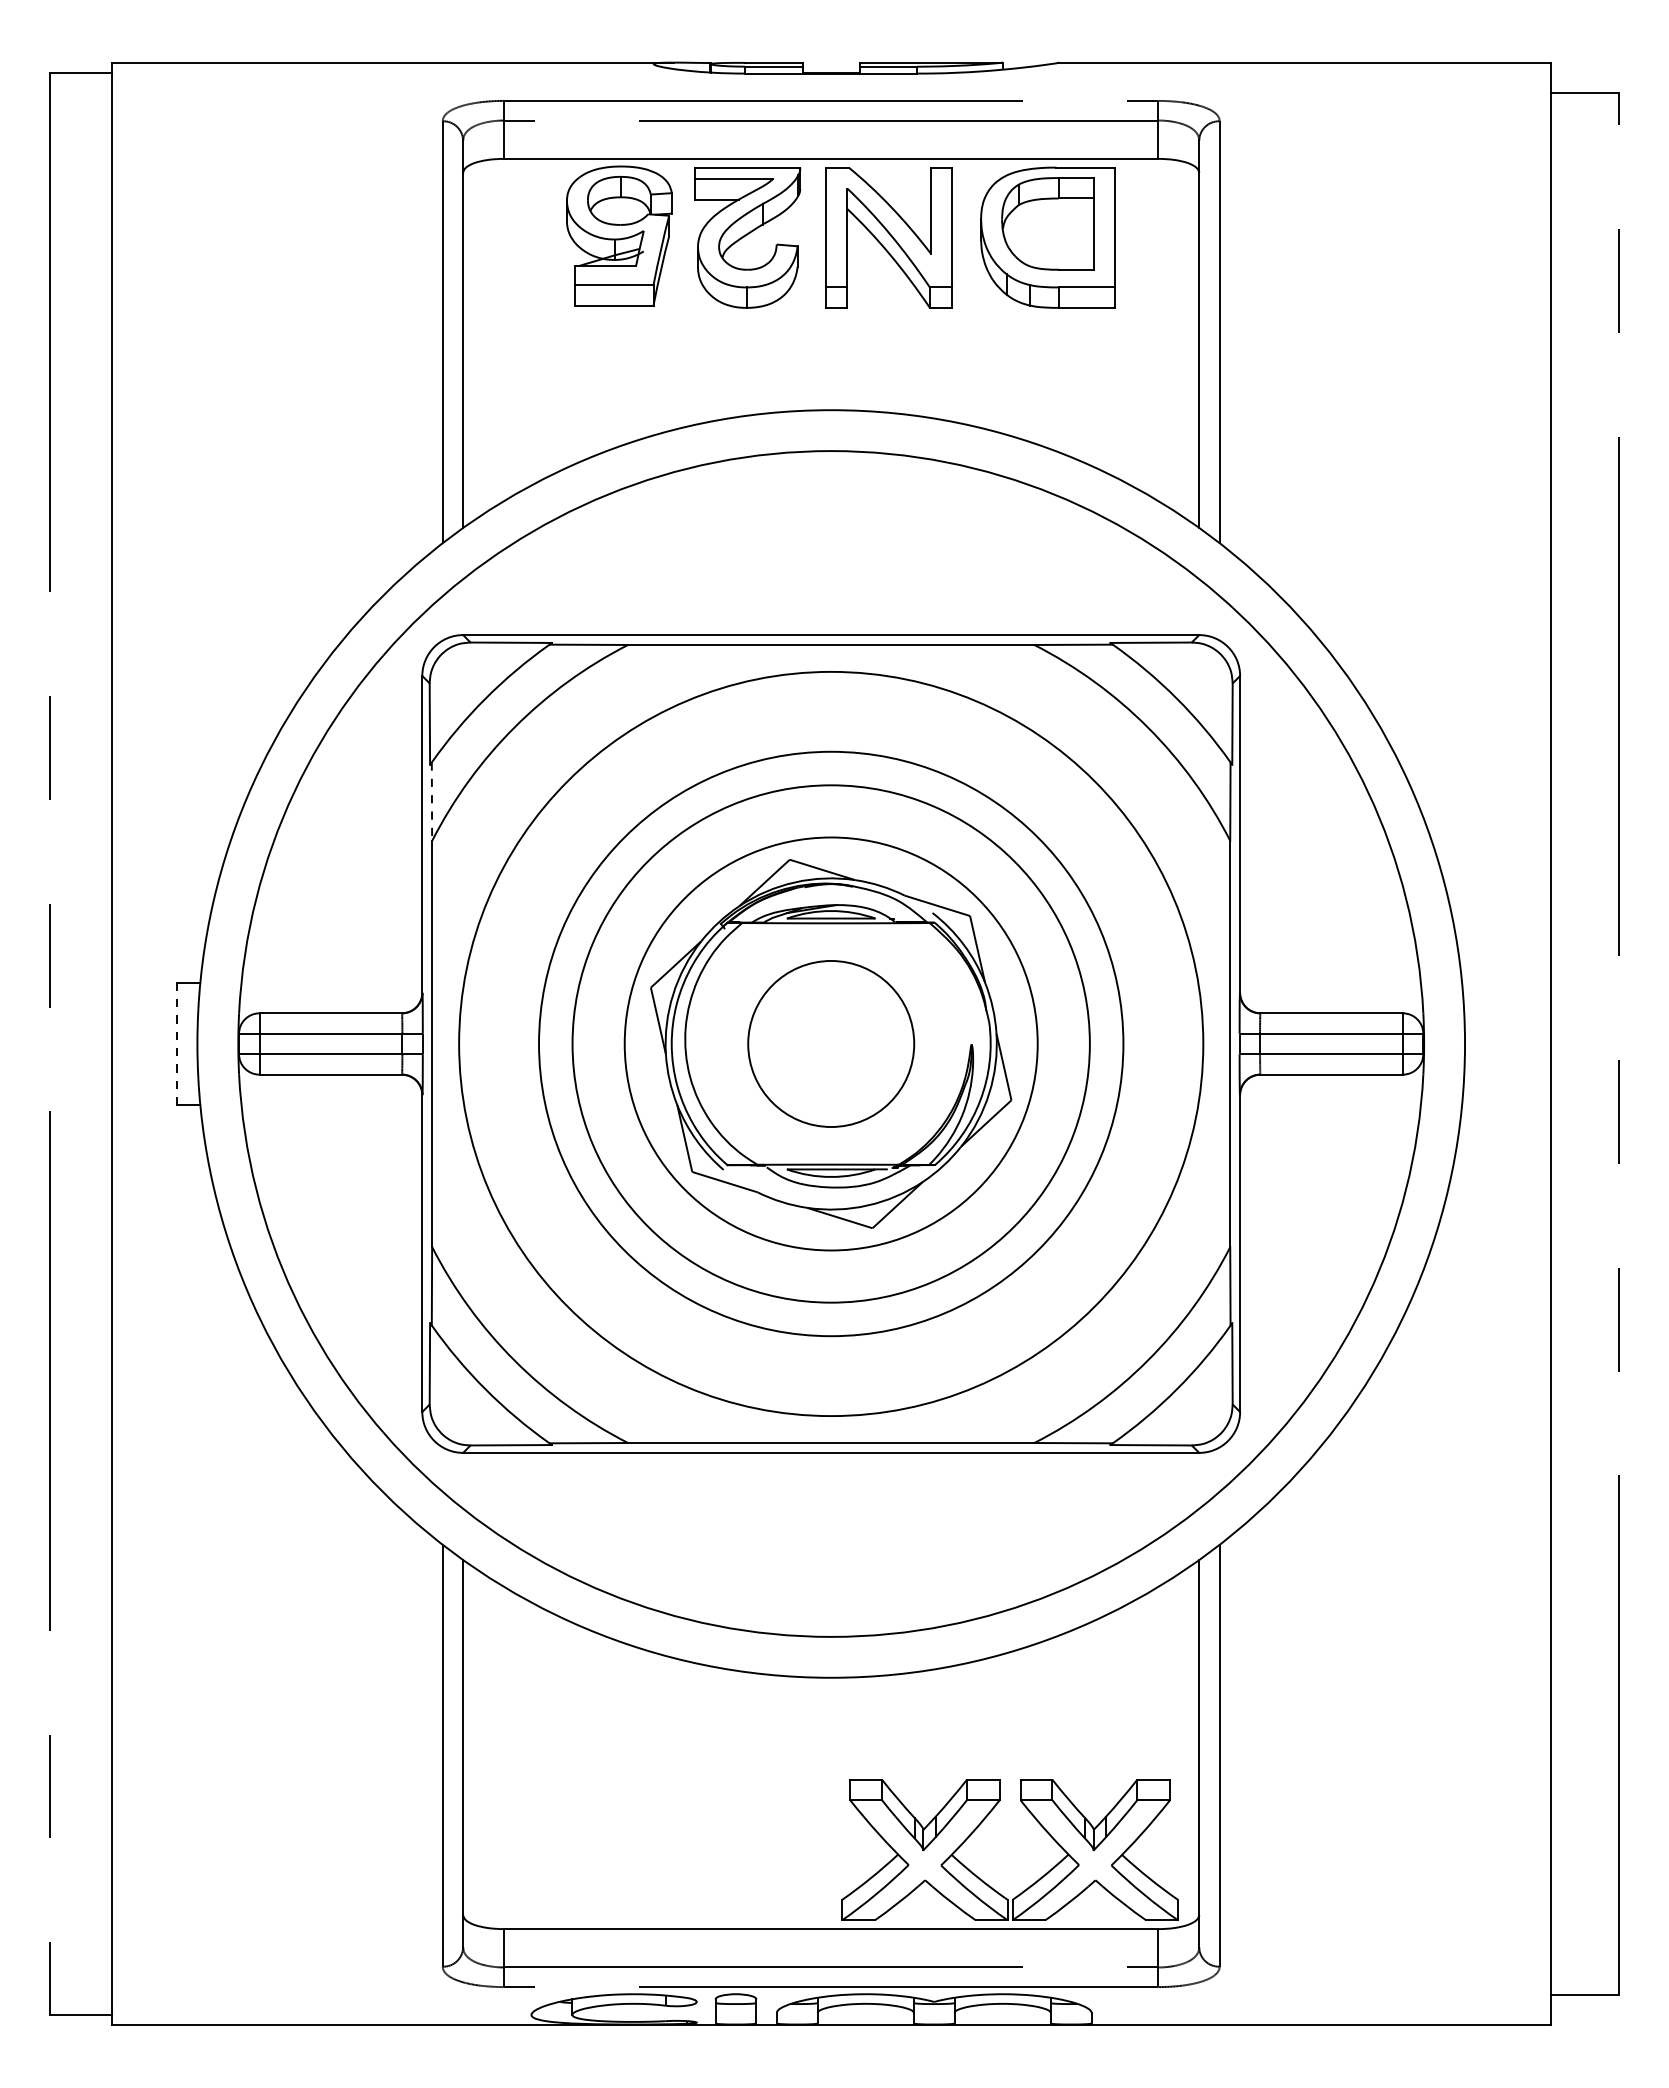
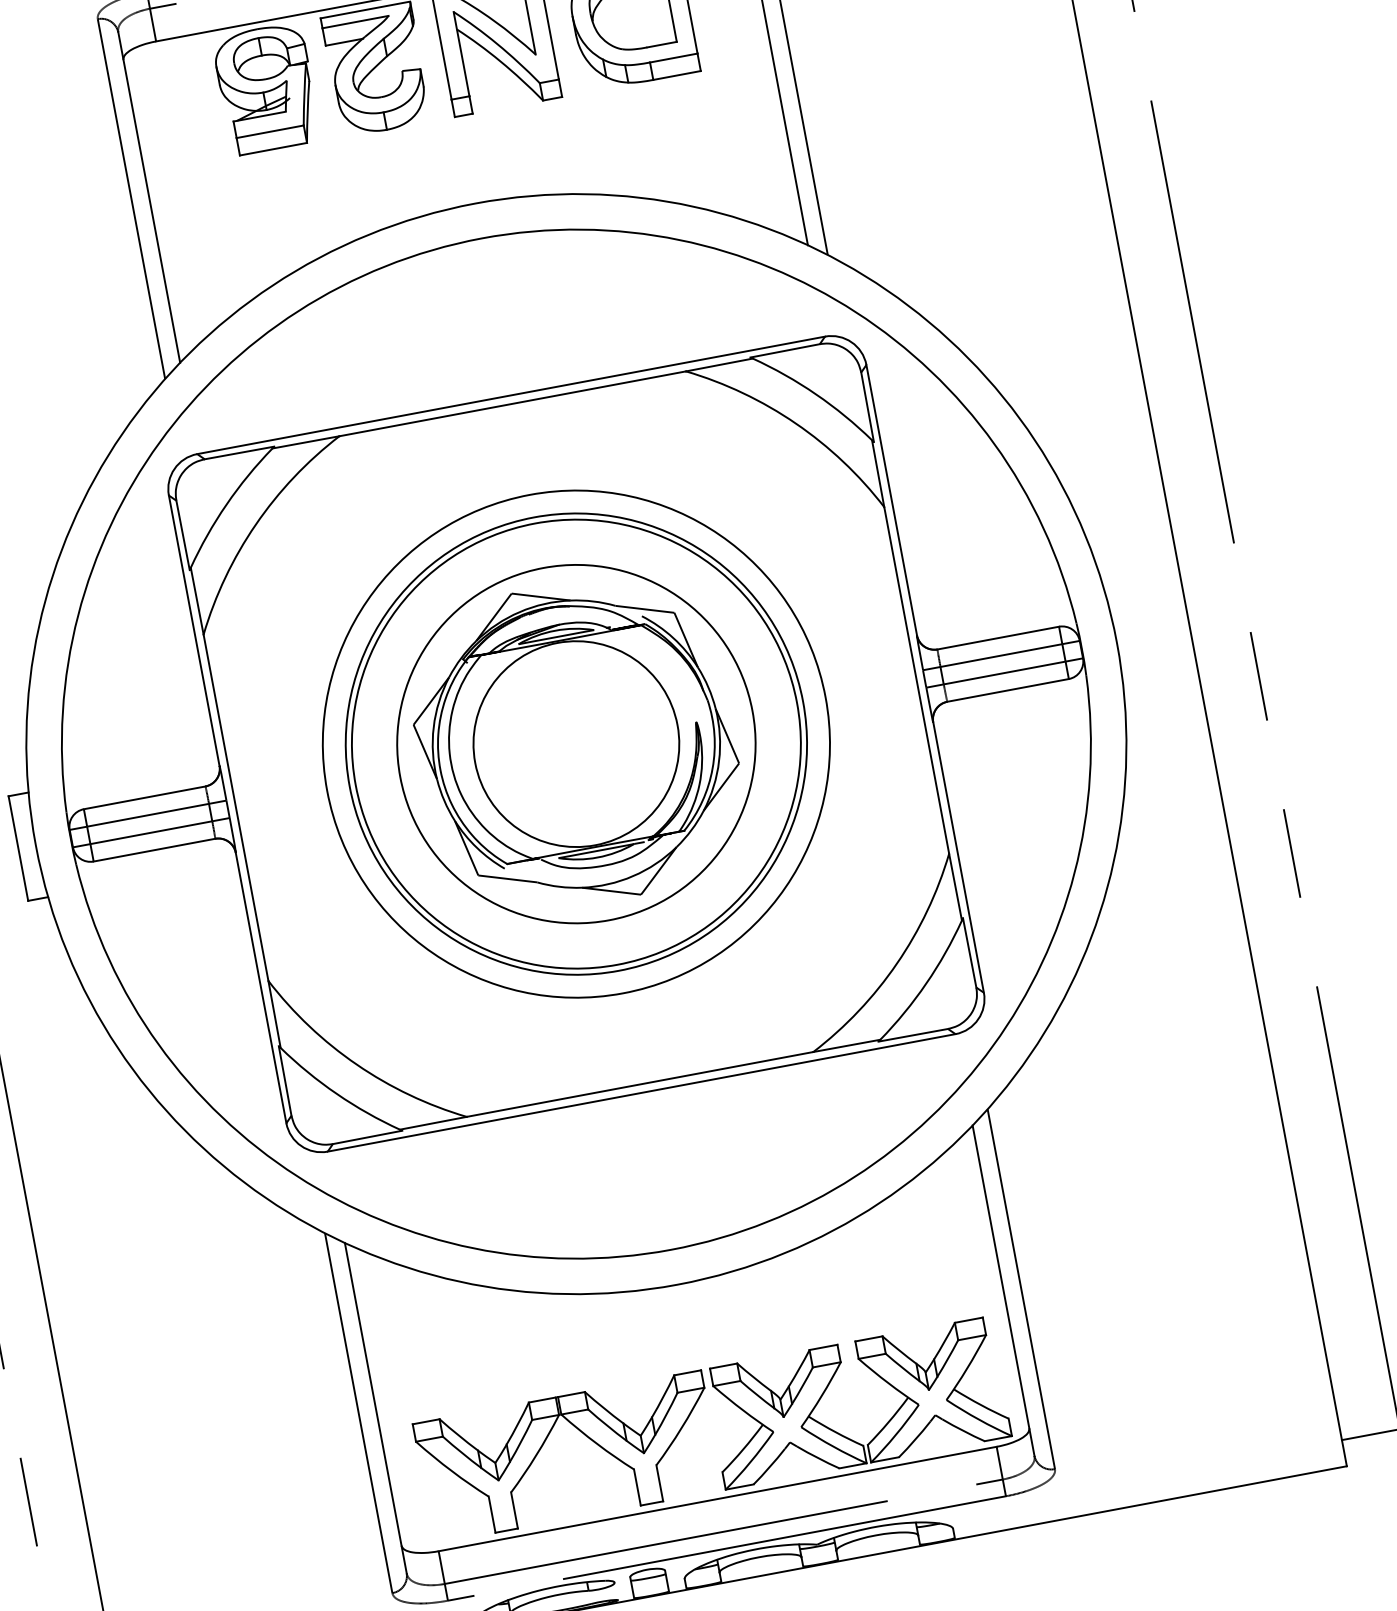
line: (431, 802) -> (196, 601), dashed -> solid
line: (176, 1043) -> (17, 848), dashed -> solid
circle: (830, 1043) -> (575, 743), size x1.43
circle: (831, 1043) -> (576, 743), size x0.71
part: (644, 1832) -> (543, 1446), added

